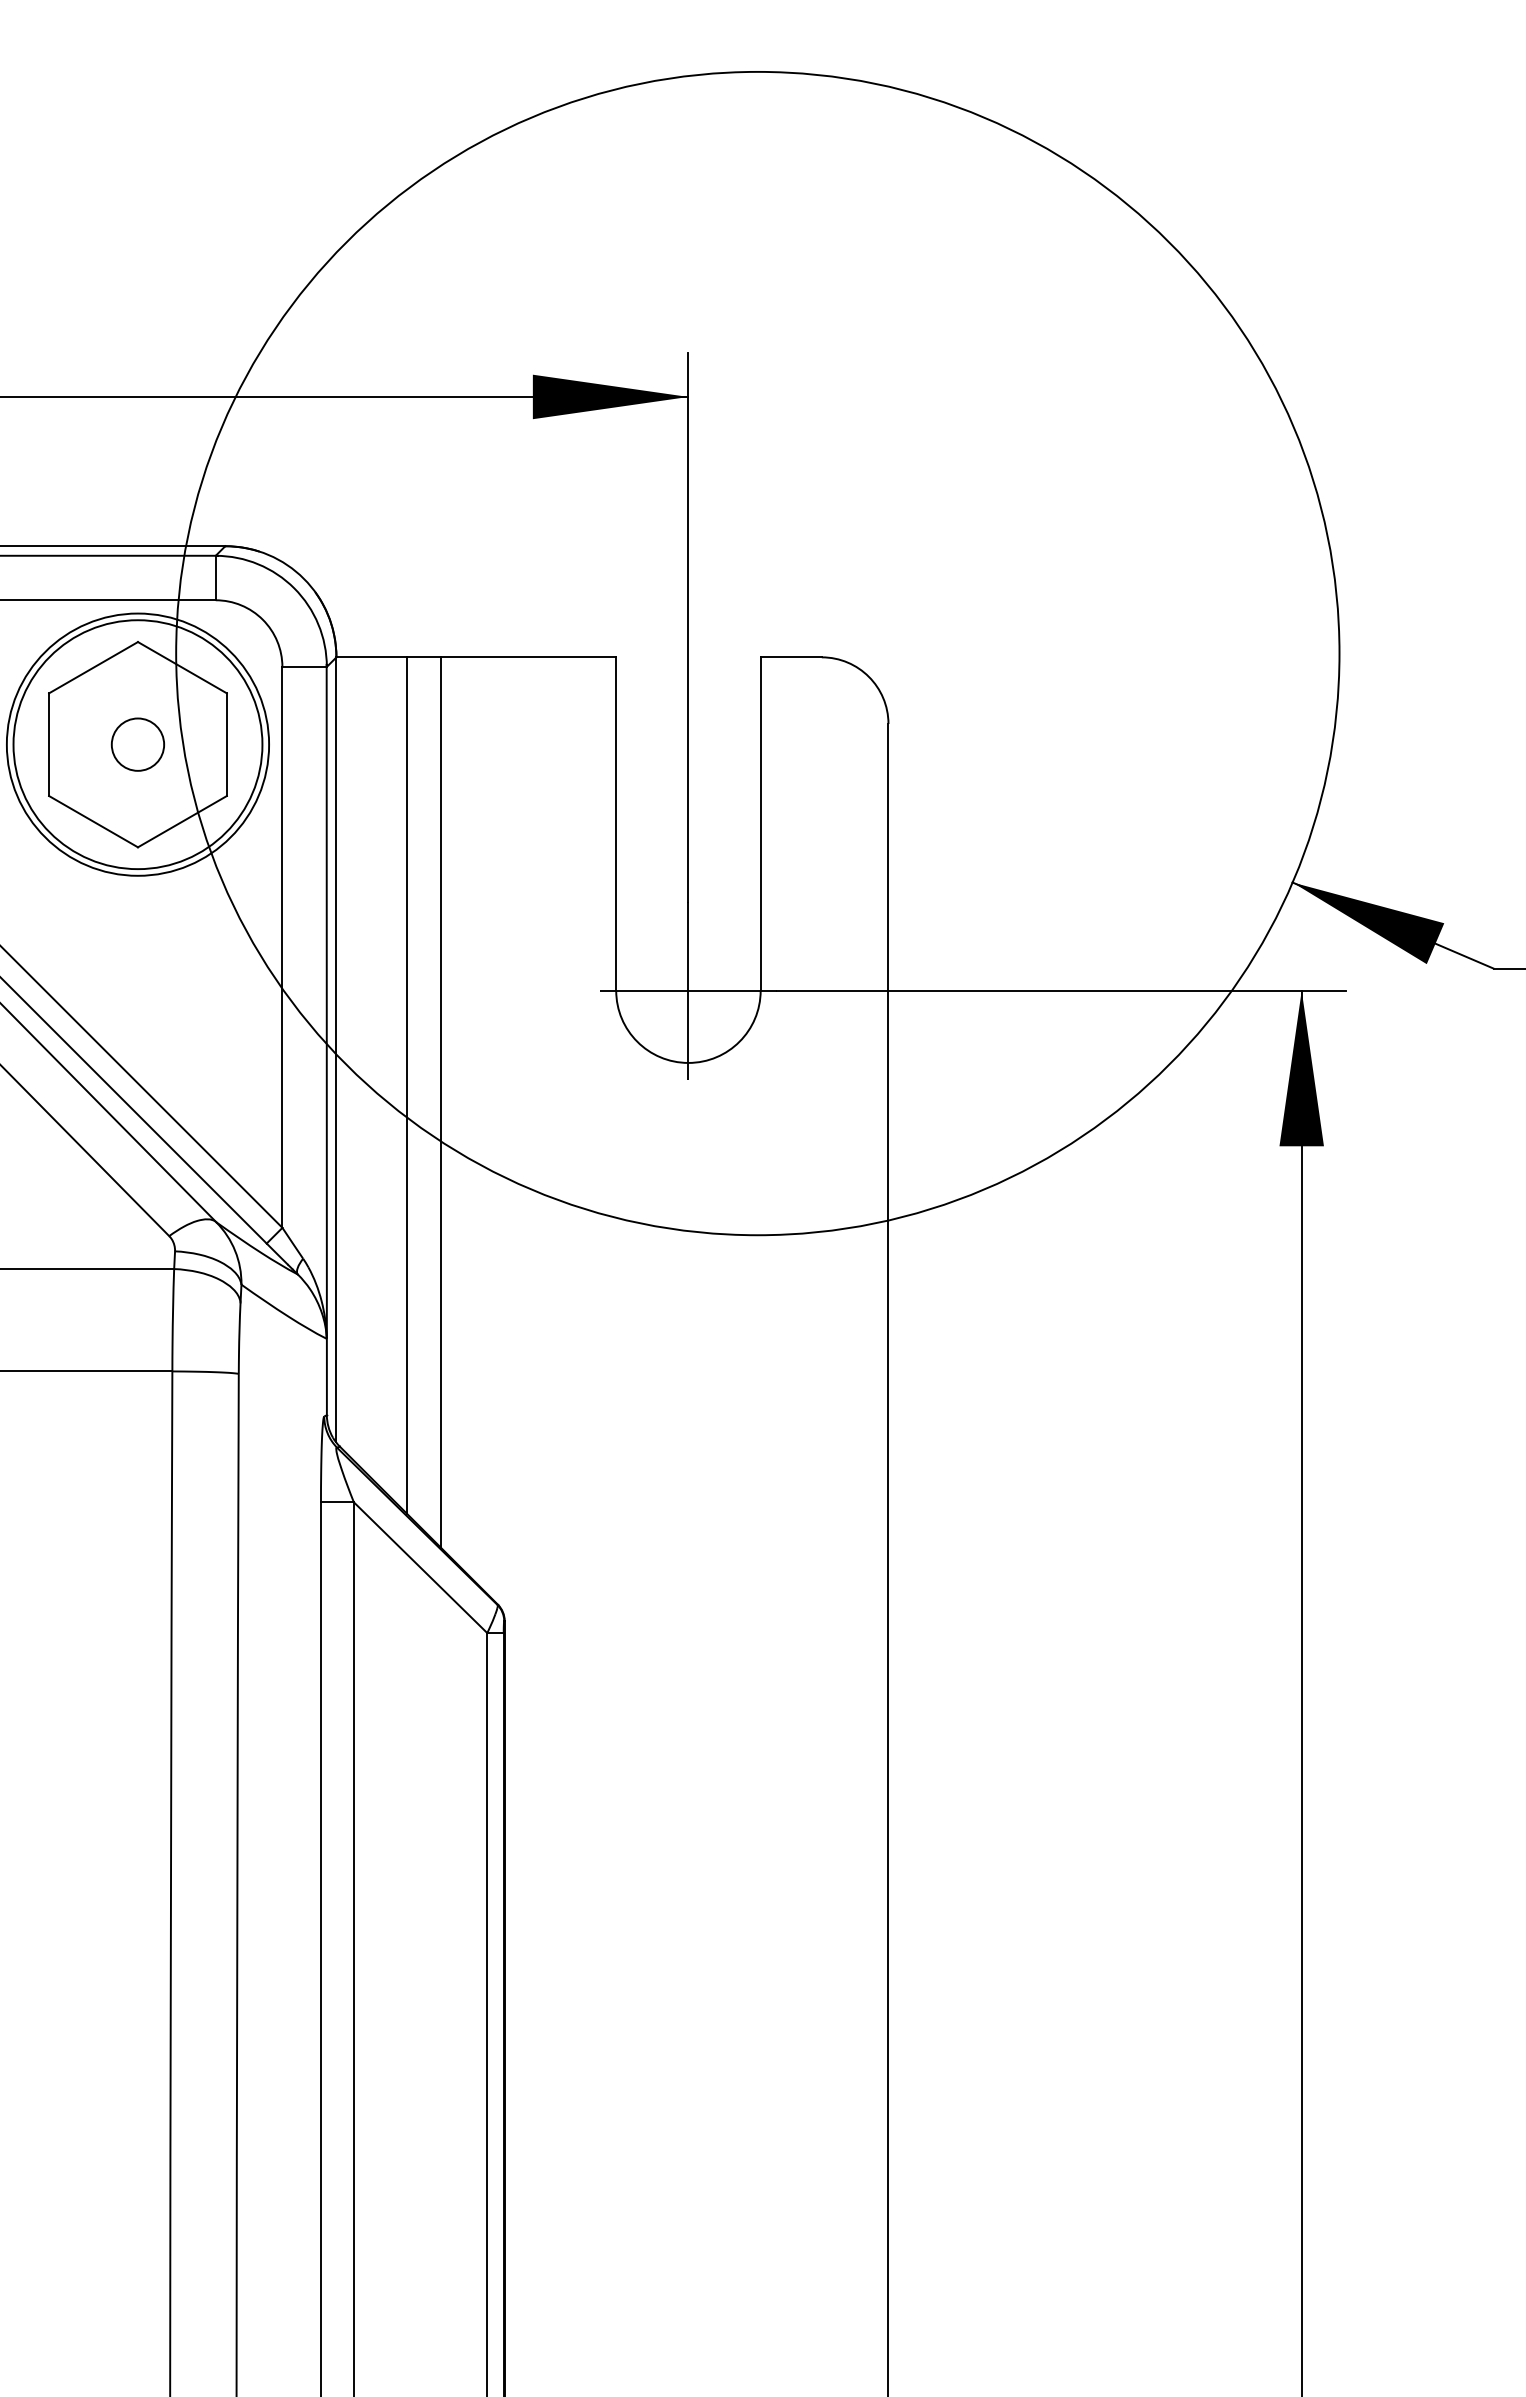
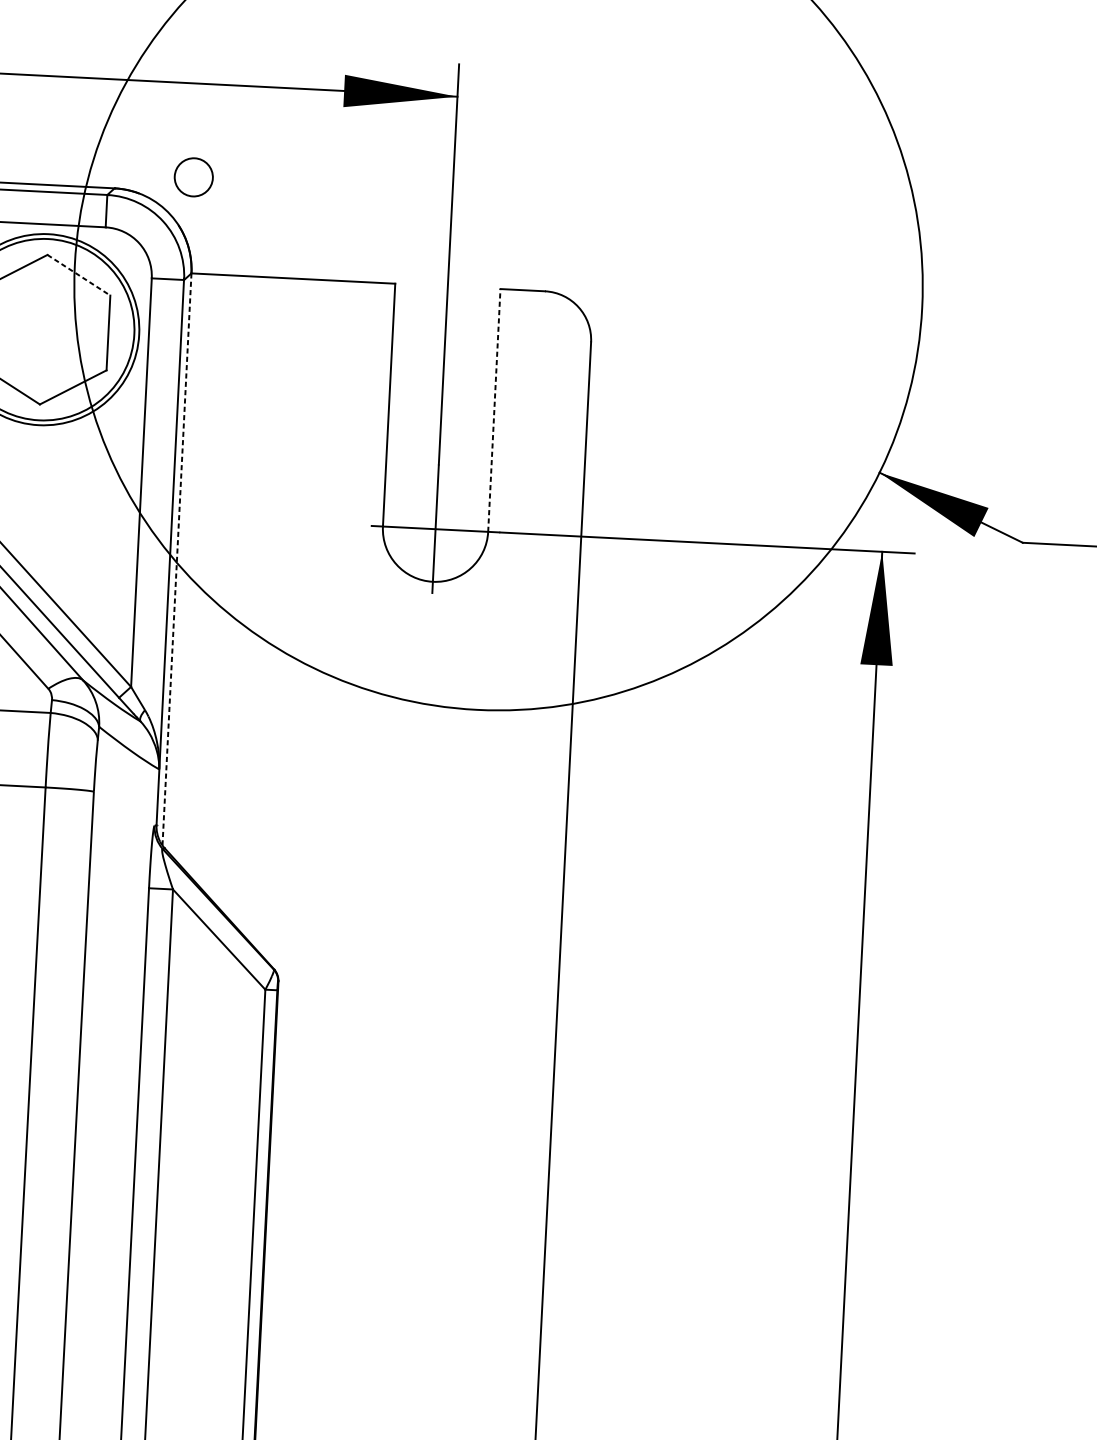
line: (182, 667) -> (78, 275), solid -> dashed
circle: (137, 744) -> (193, 177), moved
line: (760, 824) -> (494, 410), solid -> dashed
line: (336, 1050) -> (177, 559), solid -> dashed
line: (406, 1085) -> (226, 587), removed
line: (440, 1102) -> (250, 601), removed

